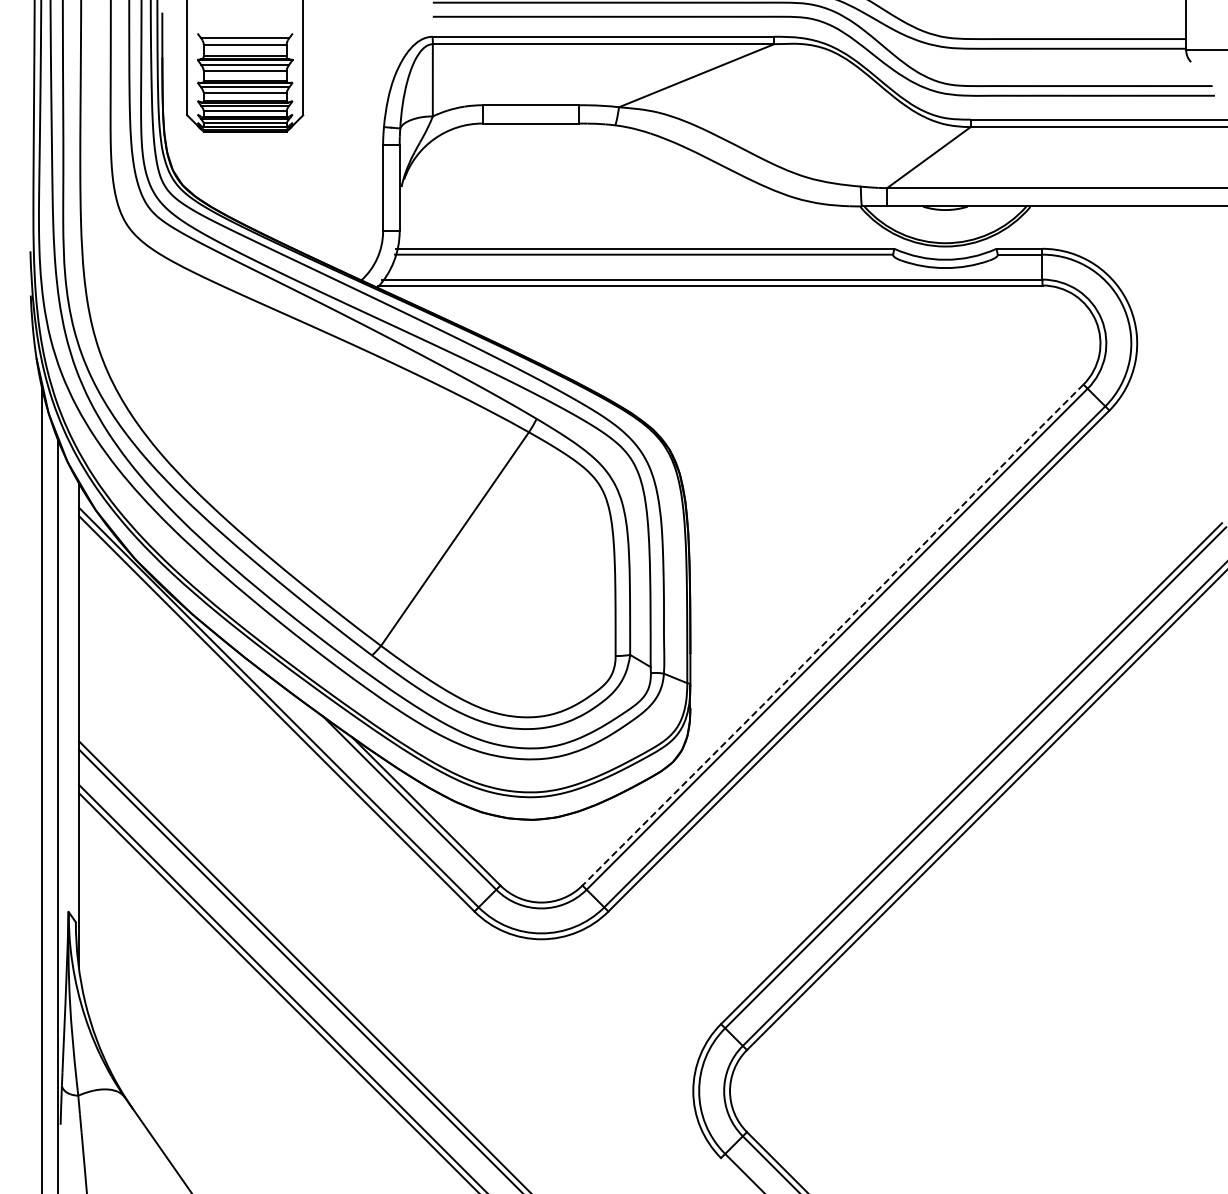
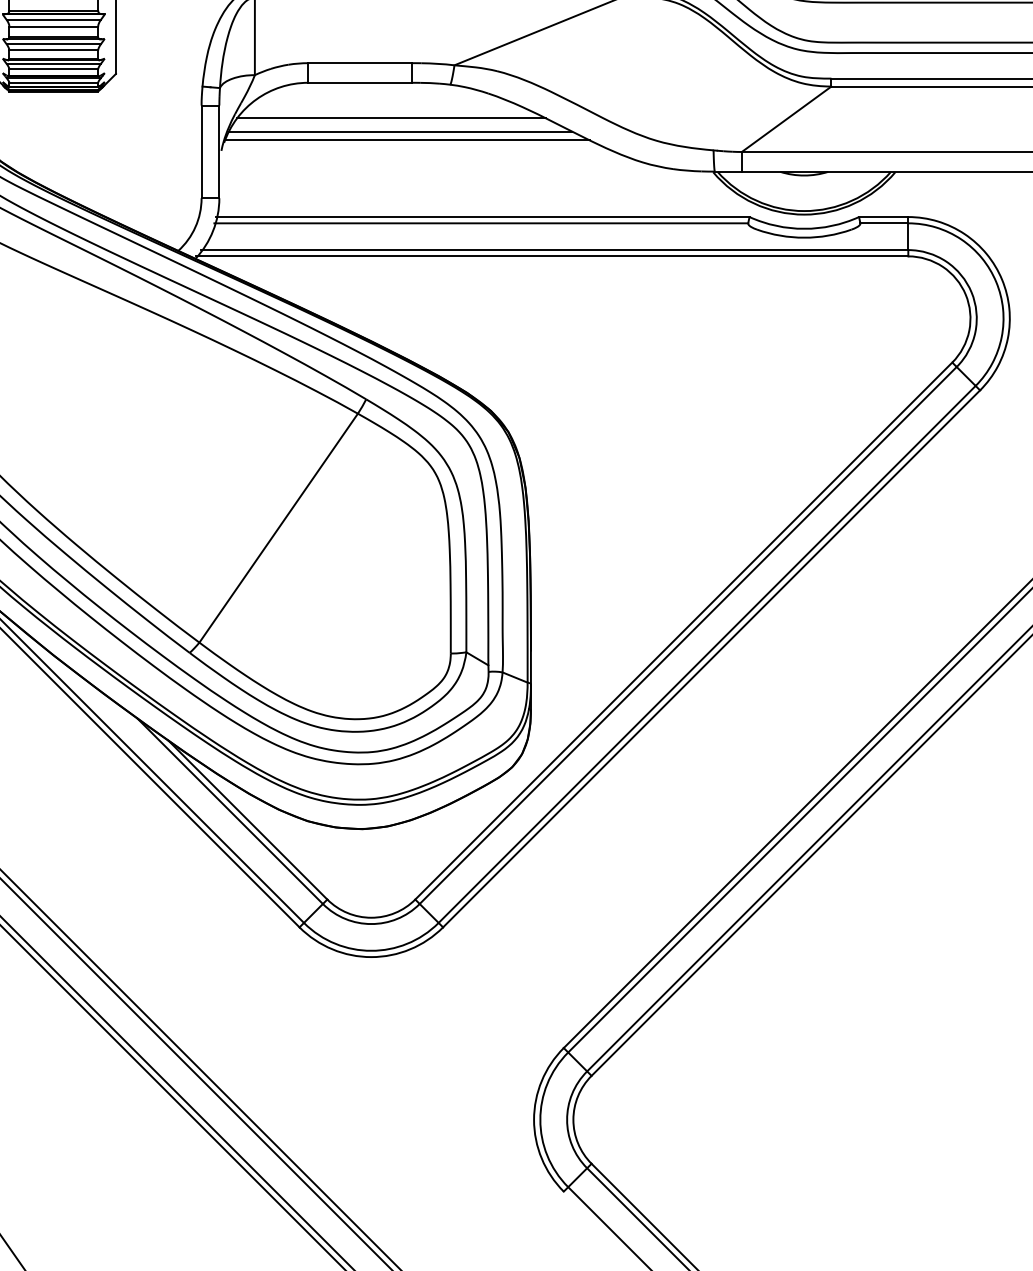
line: (560, 156) -> (391, 118), added
line: (568, 169) -> (400, 132), added
line: (575, 177) -> (407, 140), added
line: (832, 635) -> (683, 631), dashed -> solid

